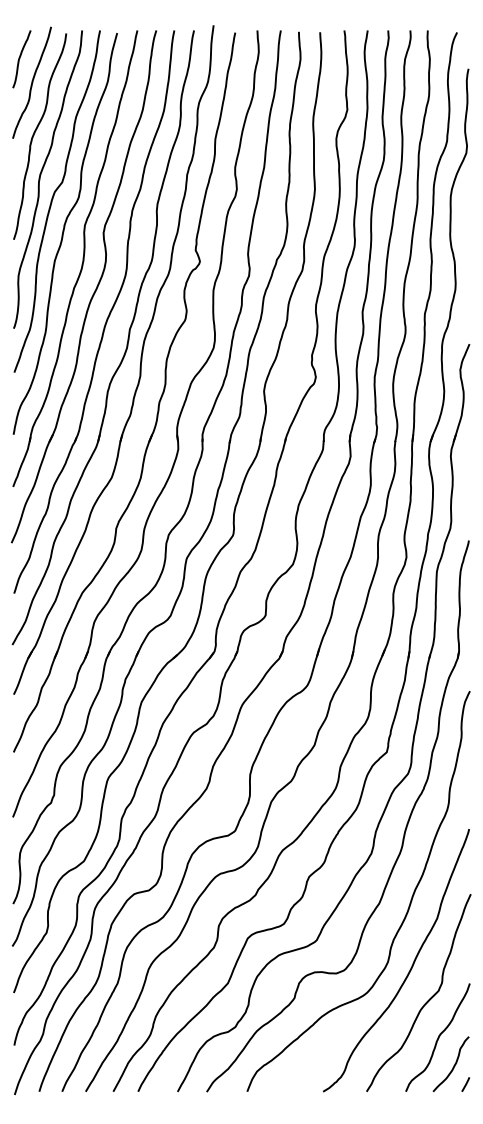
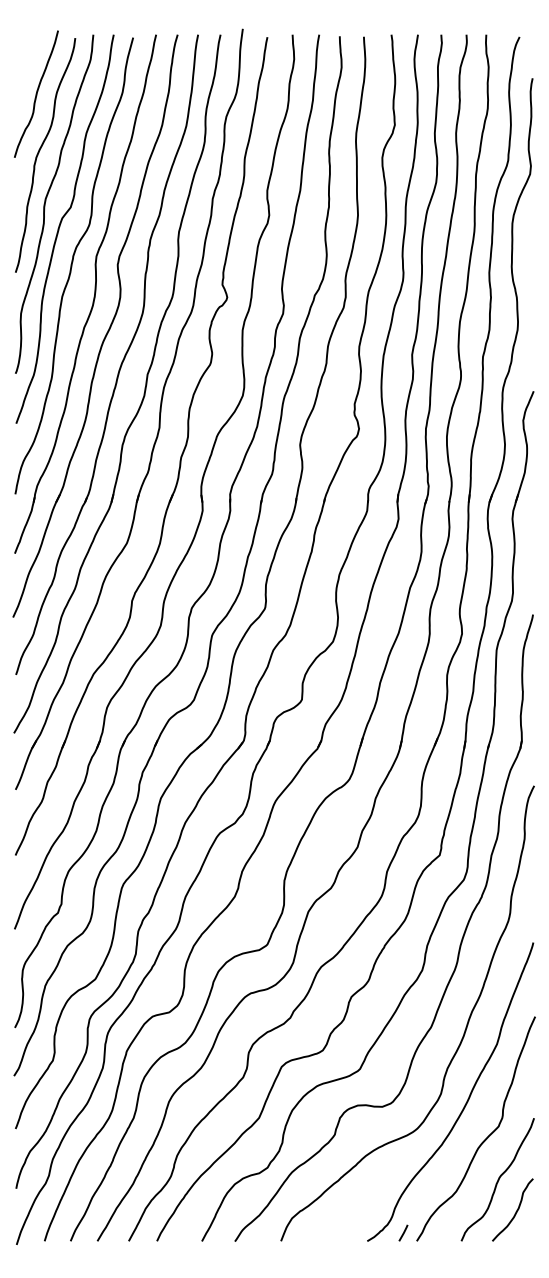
curve: (19, 59) -> (22, 67), removed
line: (465, 1084) -> (403, 1232), moved

